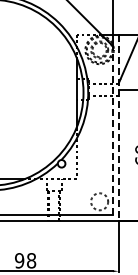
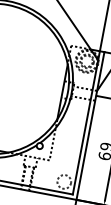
line: (118, 127) -> (90, 125), dashed -> solid
line: (112, 130) -> (85, 127), dashed -> solid

